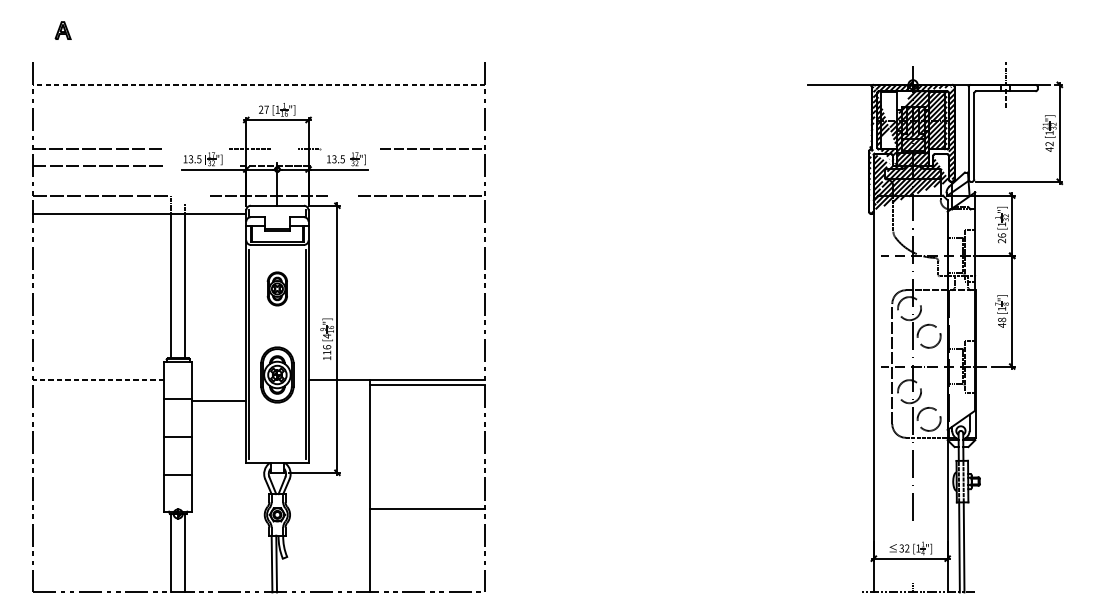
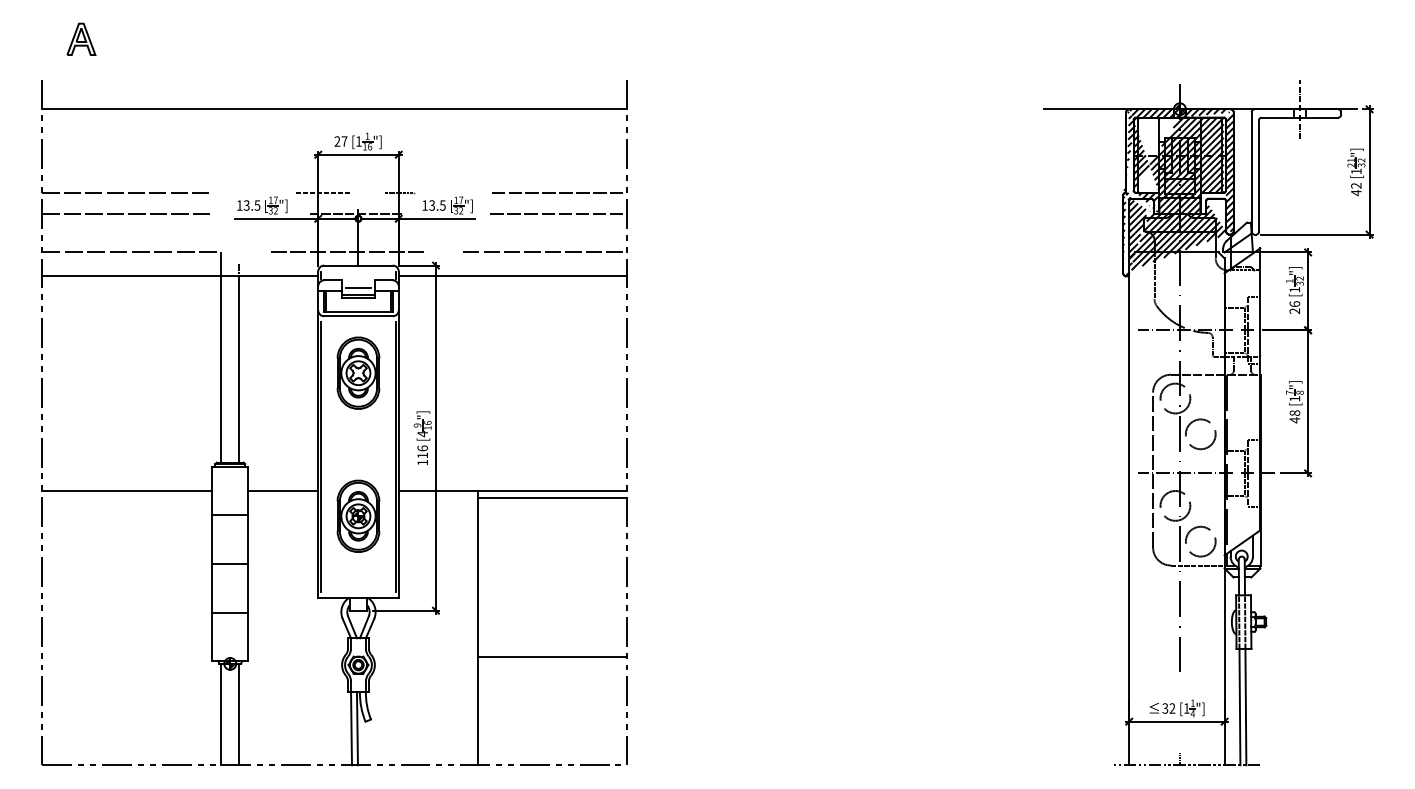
part: (63, 30) -> (81, 38), size x1.43
line: (258, 84) -> (334, 109), dashed -> solid
line: (432, 166) -> (558, 214), added
line: (396, 214) -> (512, 276), added
line: (277, 222) -> (358, 287), added
part: (277, 288) -> (358, 372), size x1.67
part: (277, 374) -> (358, 515), moved
line: (98, 379) -> (127, 490), dashed -> solid
line: (219, 400) -> (283, 490), moved

